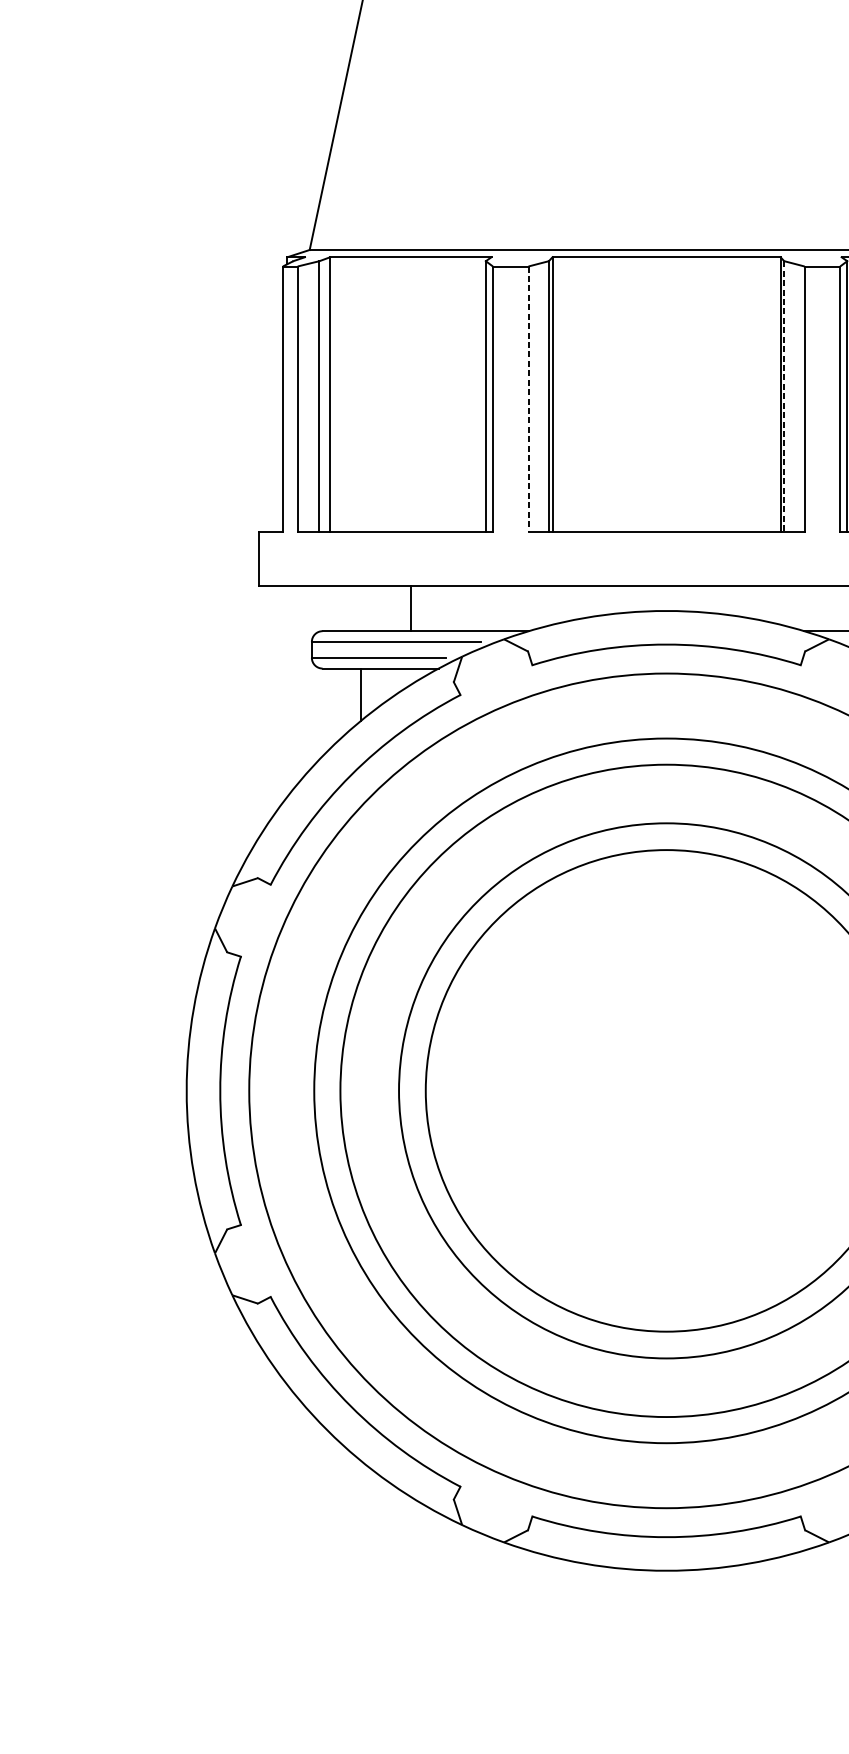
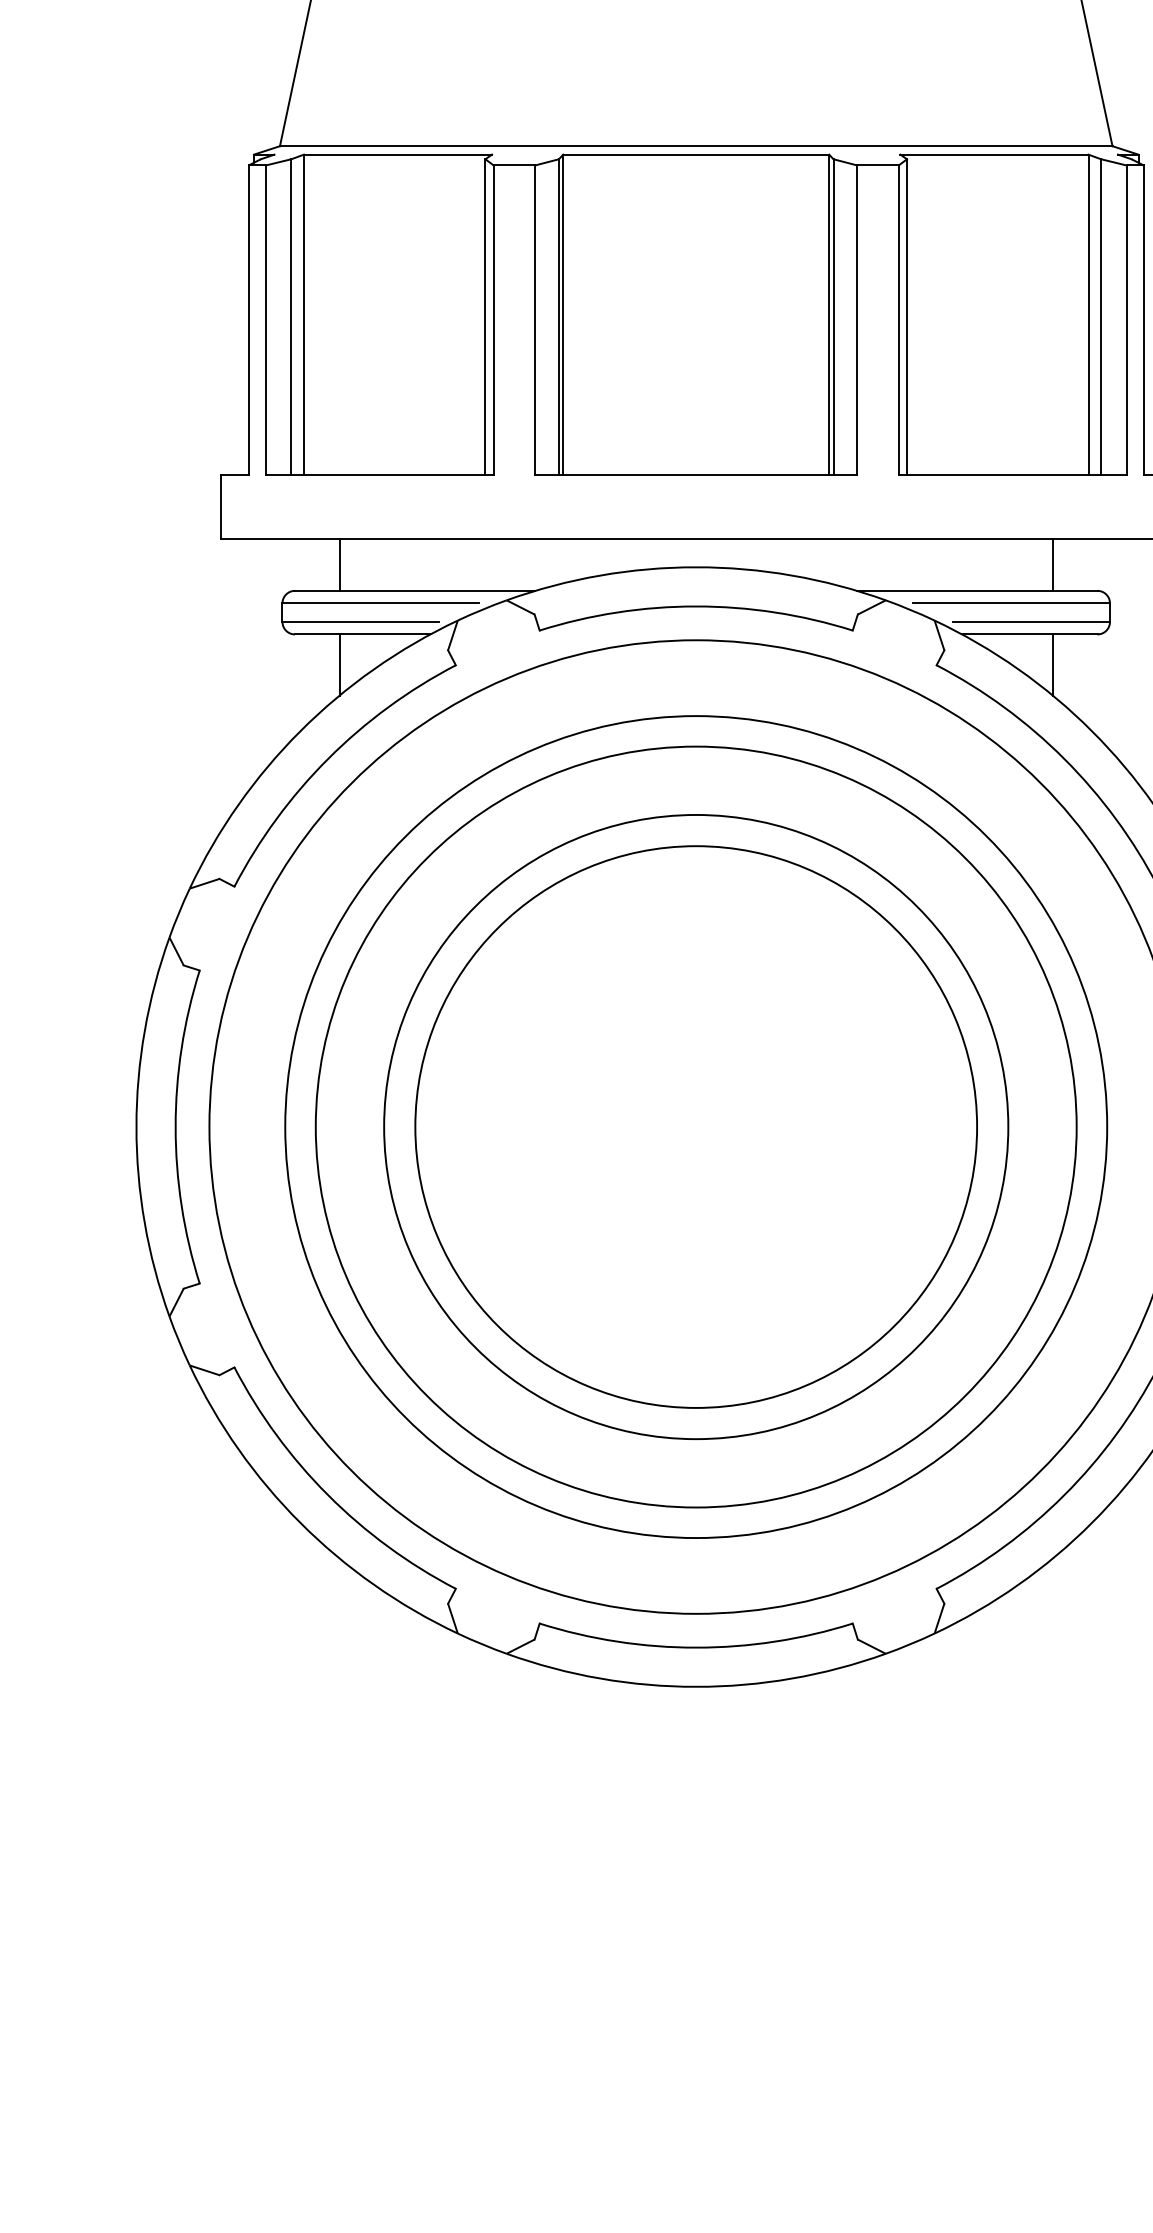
line: (784, 396) -> (833, 317), dashed -> solid
line: (528, 399) -> (535, 320), dashed -> solid
line: (410, 608) -> (339, 564), moved

